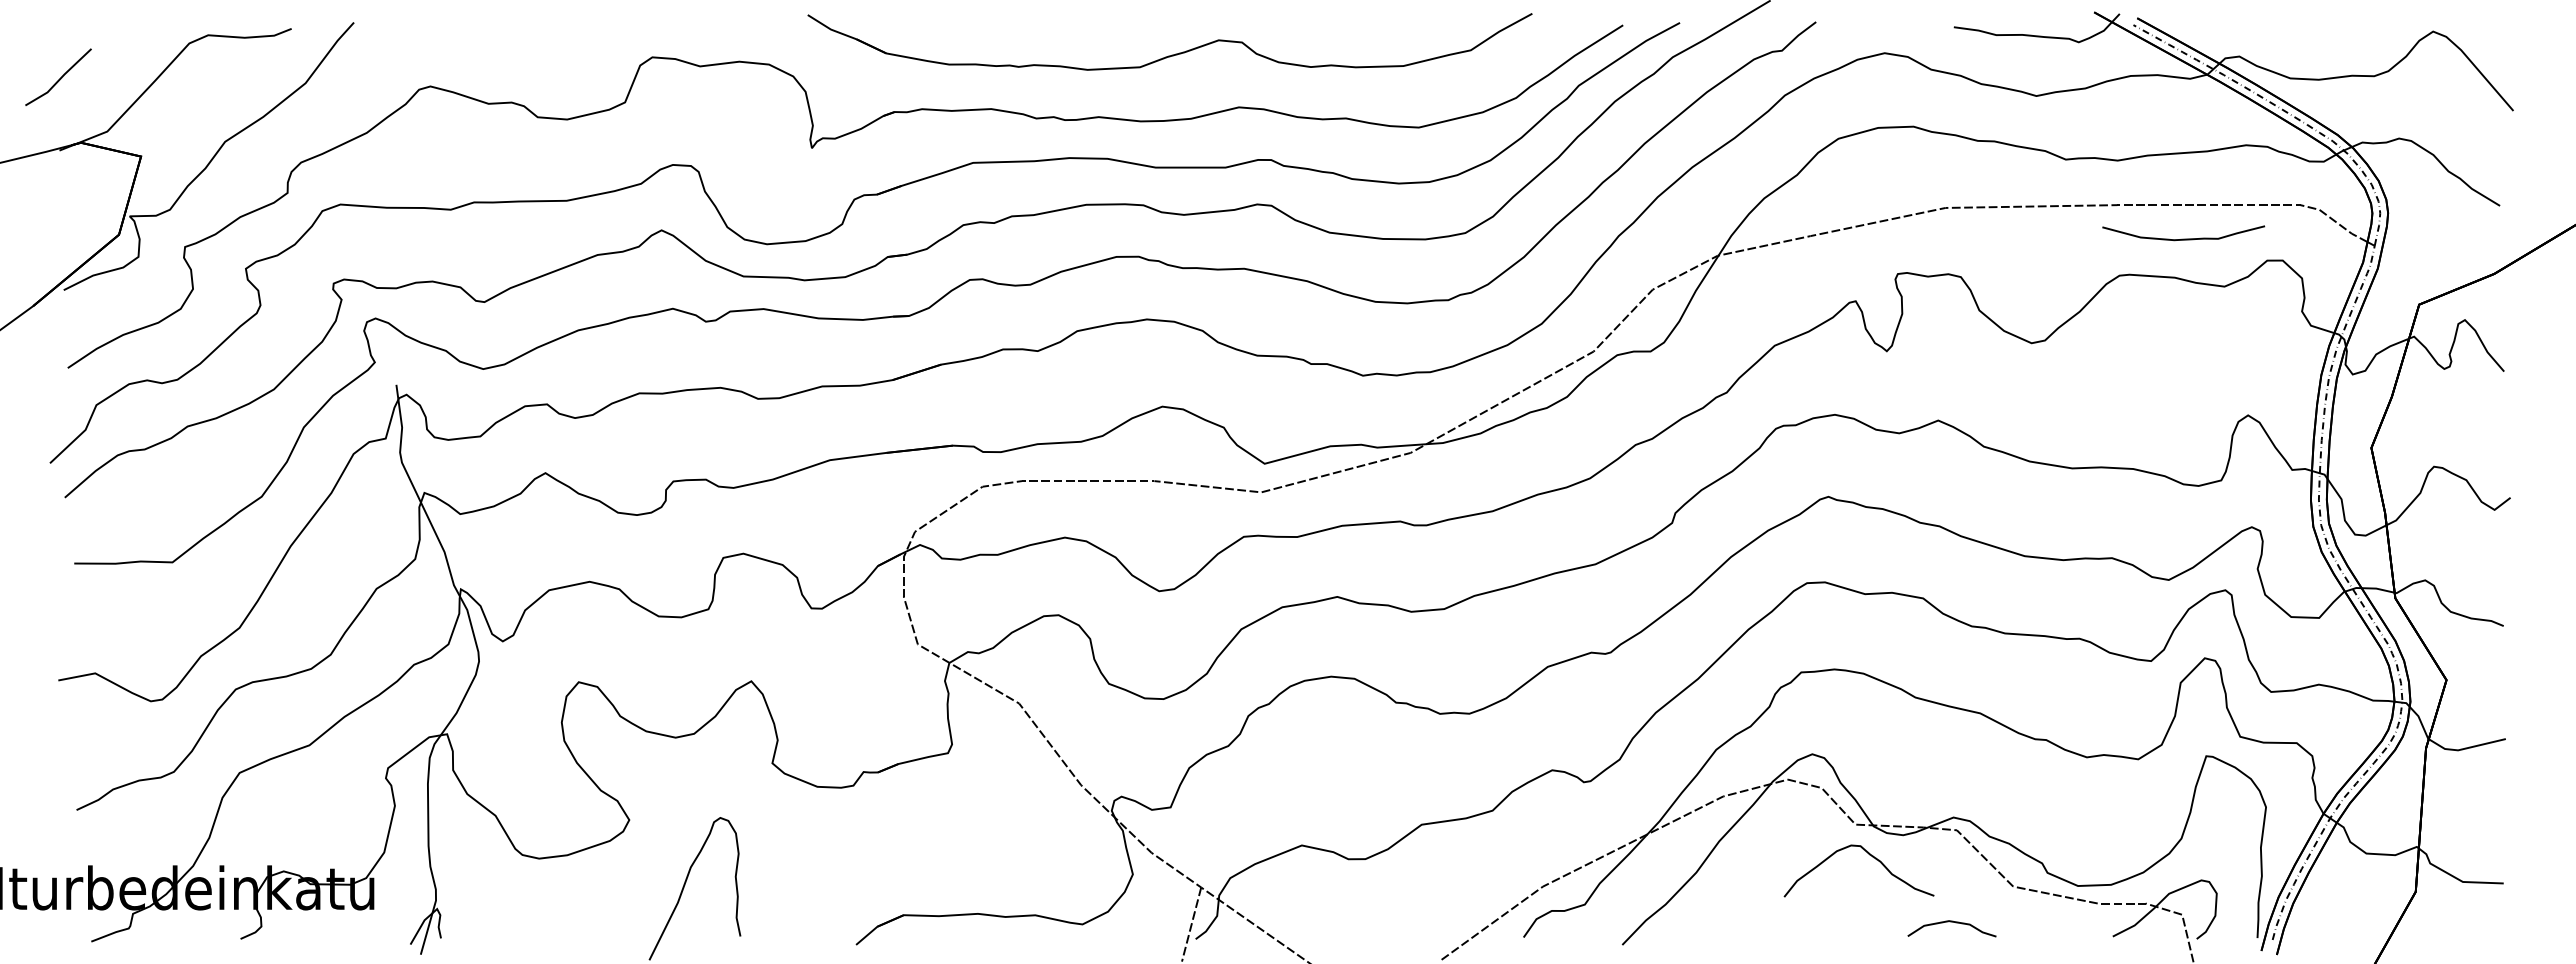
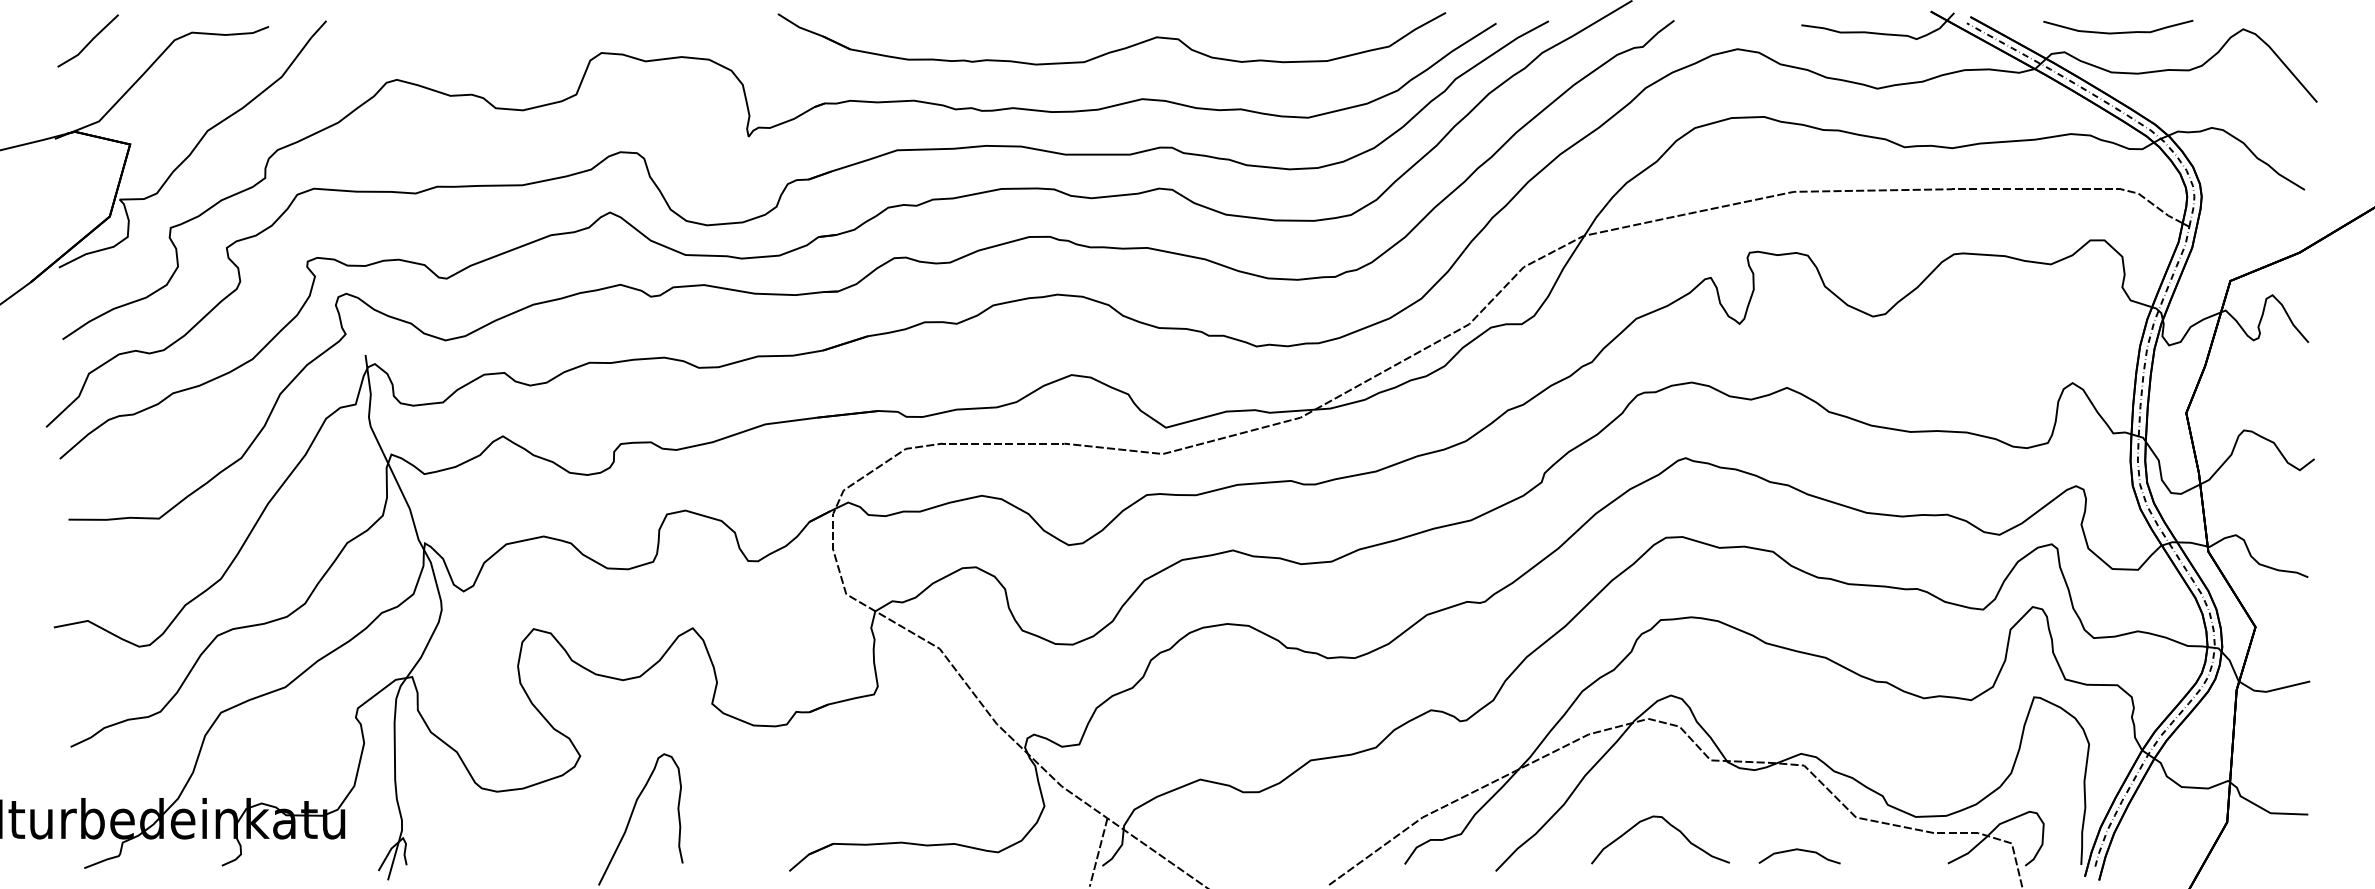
part: (1172, 54) -> (1114, 50), moved
line: (60, 77) -> (89, 41), moved
curve: (2183, 238) -> (2118, 31), moved
curve: (1869, 855) -> (1670, 825), moved

